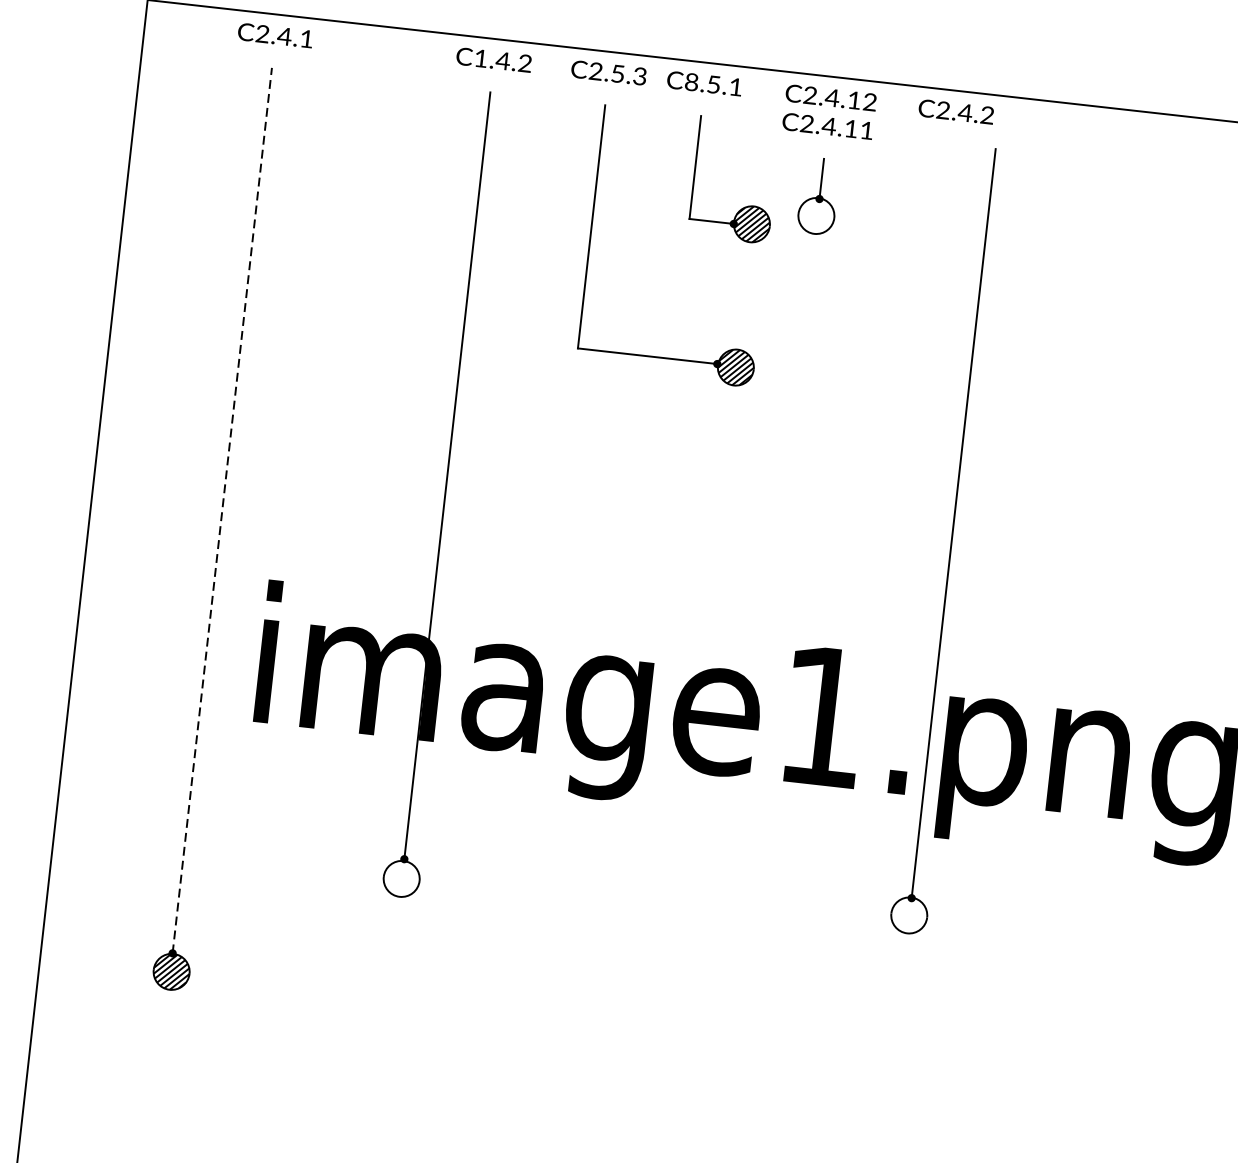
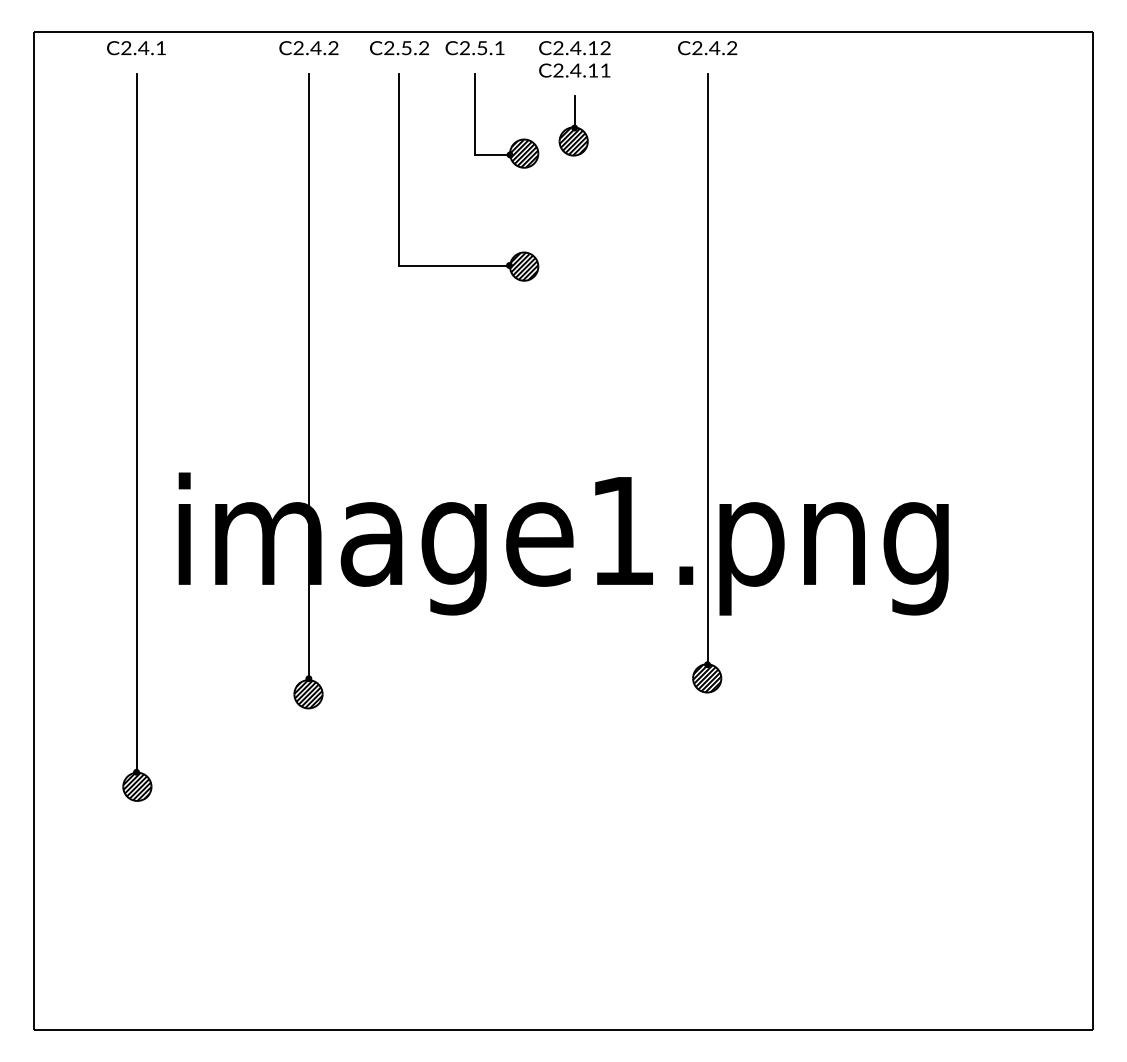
text: (480, 58) -> (298, 48), C1.4.2 -> C2.4.2
text: (640, 79) -> (424, 50), C2.5.3 -> C2.5.2
text: (691, 82) -> (464, 48), C8.5.1 -> C2.5.1
text: (956, 112) -> (707, 48), moved
hatch: (816, 215) -> (573, 141), added
line: (222, 509) -> (136, 422), dashed -> solid
hatch: (401, 879) -> (308, 694), added
hatch: (909, 915) -> (707, 678), added

